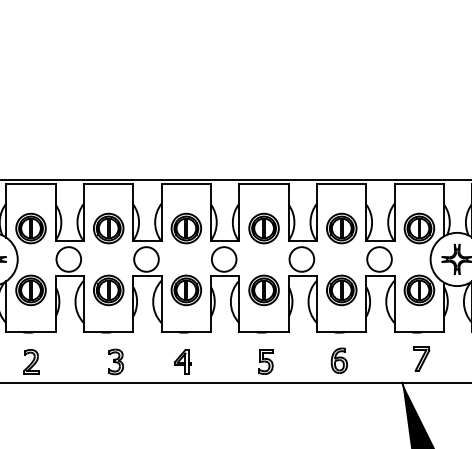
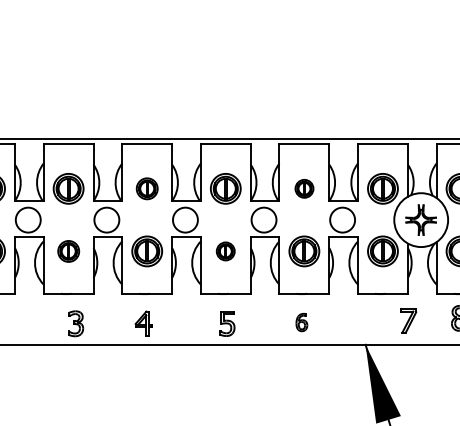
part: (186, 228) -> (147, 188), size x0.7
part: (341, 228) -> (304, 188), size x0.6
part: (108, 290) -> (68, 251), size x0.7
part: (263, 290) -> (225, 251), size x0.6
part: (421, 358) -> (408, 320), moved
part: (338, 360) -> (301, 322), size x0.7

